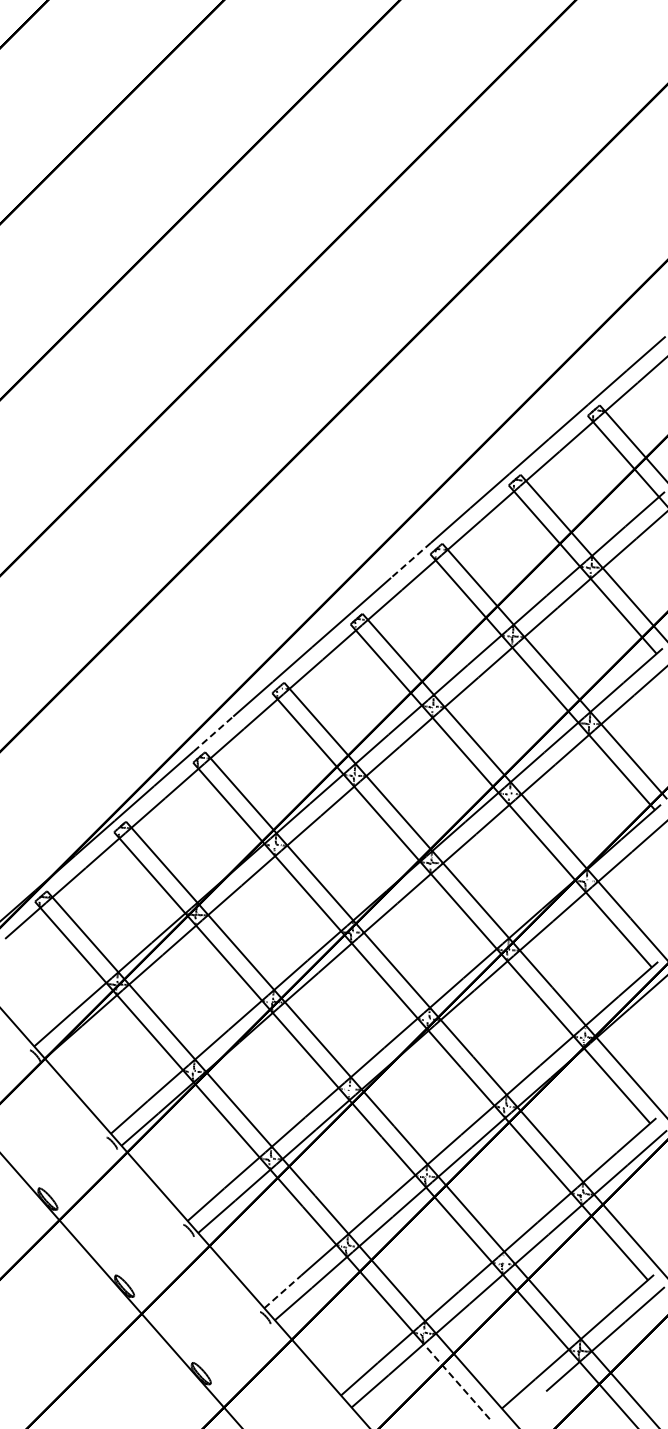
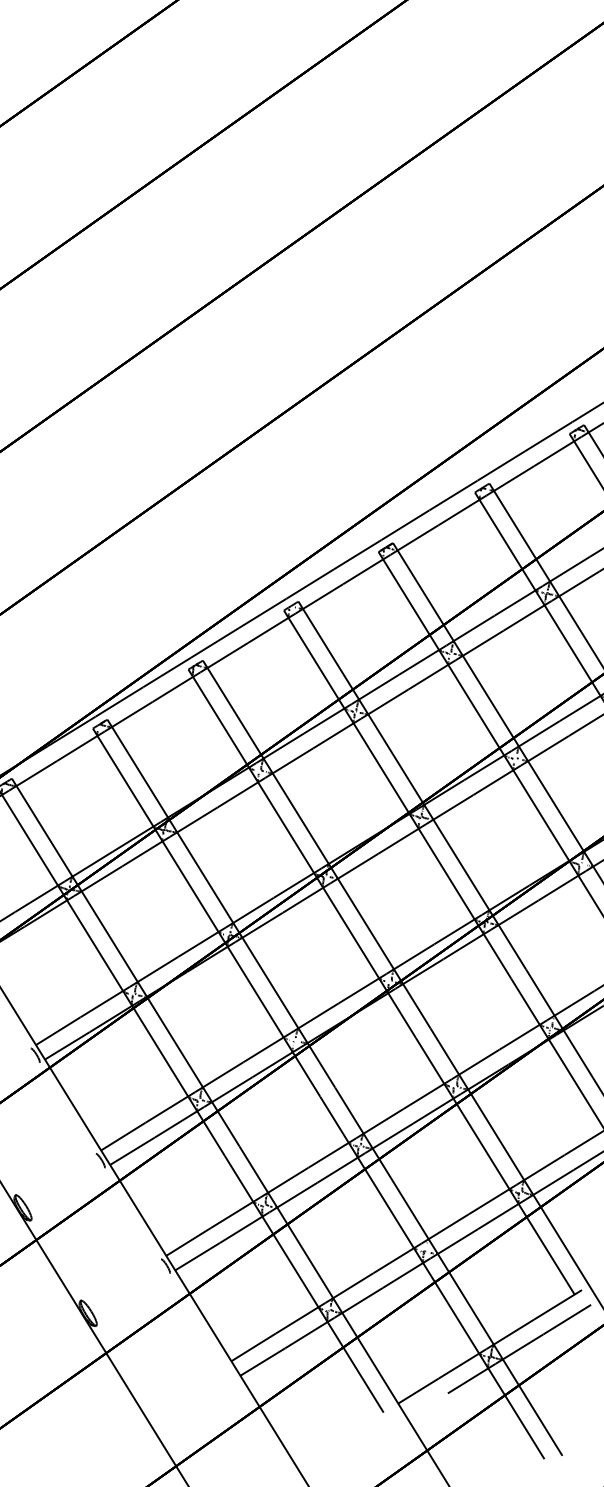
line: (410, 560) -> (452, 495), dashed -> solid
line: (213, 733) -> (215, 642), dashed -> solid
line: (282, 1291) -> (188, 1241), dashed -> solid
line: (456, 1381) -> (355, 1367), dashed -> solid

